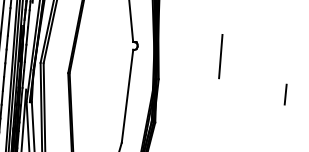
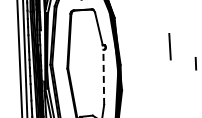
line: (219, 56) -> (169, 46), moved
line: (126, 96) -> (103, 77), solid -> dashed

